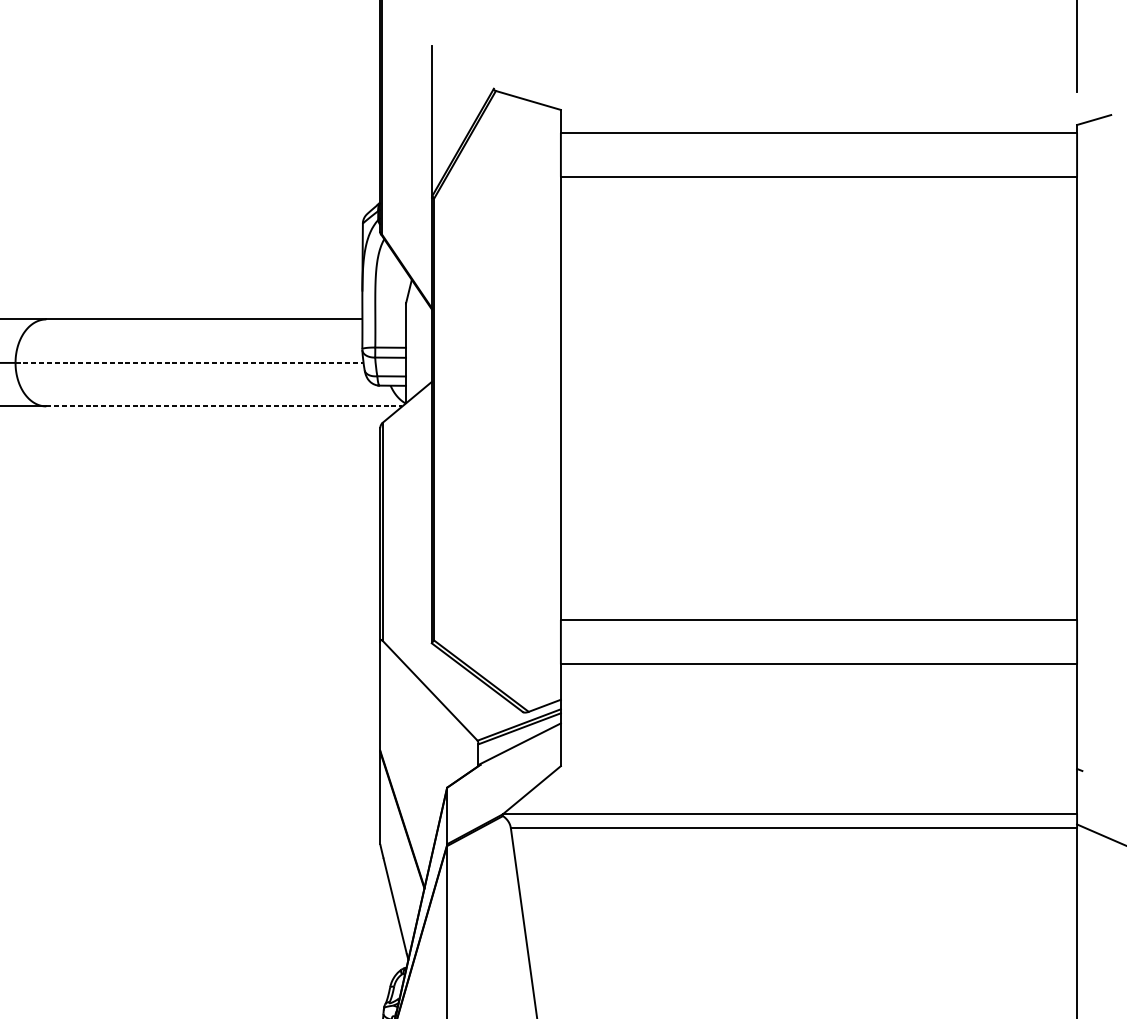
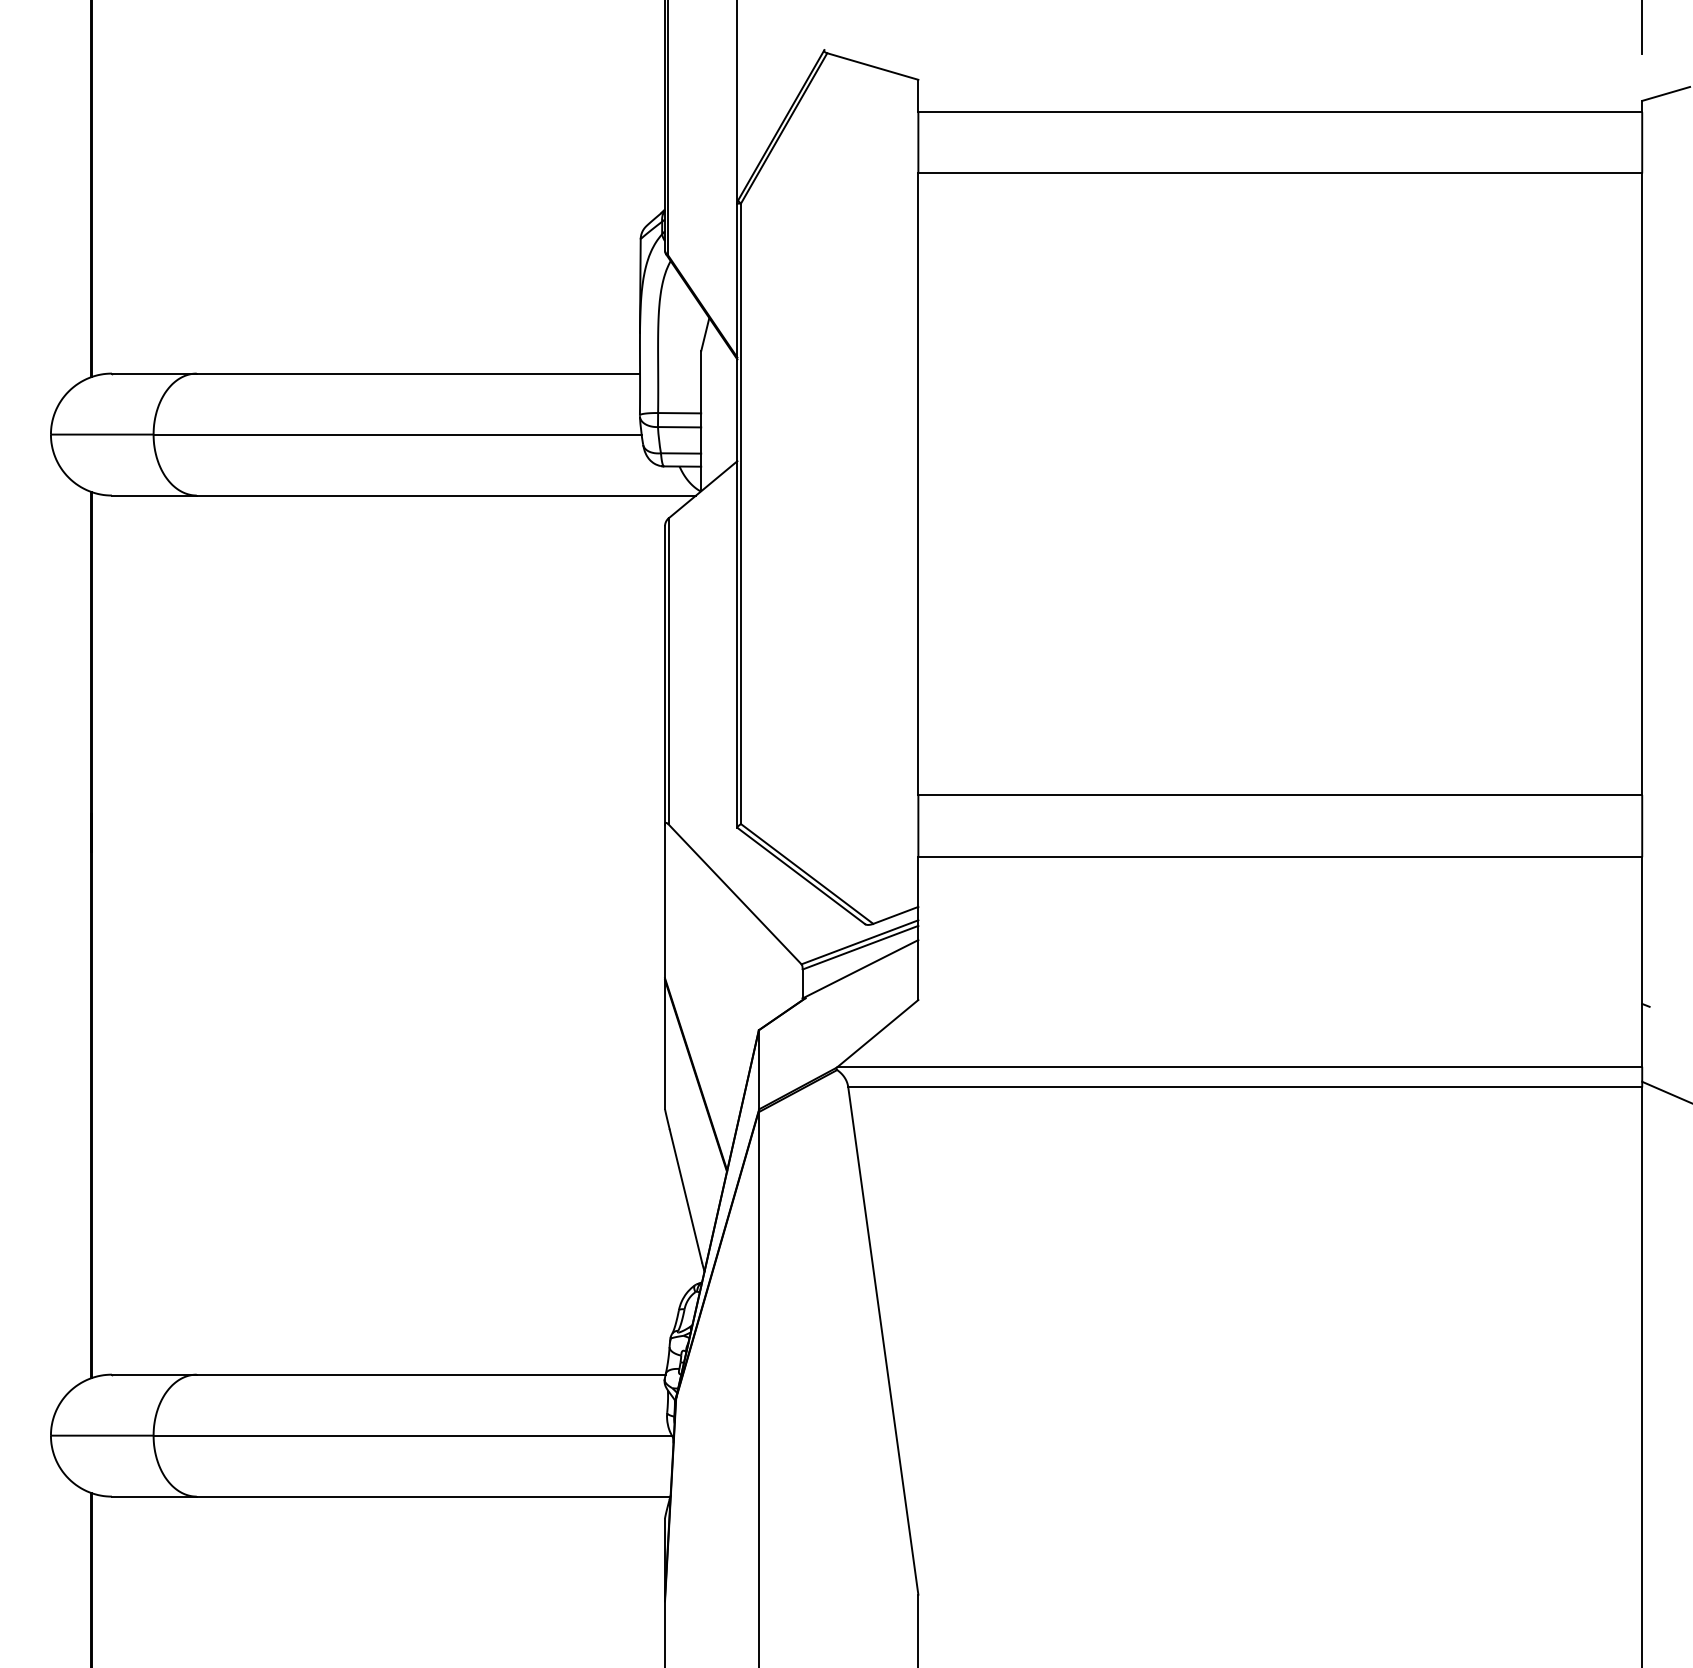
line: (190, 362) -> (398, 434), dashed -> solid
line: (224, 406) -> (446, 495), dashed -> solid

